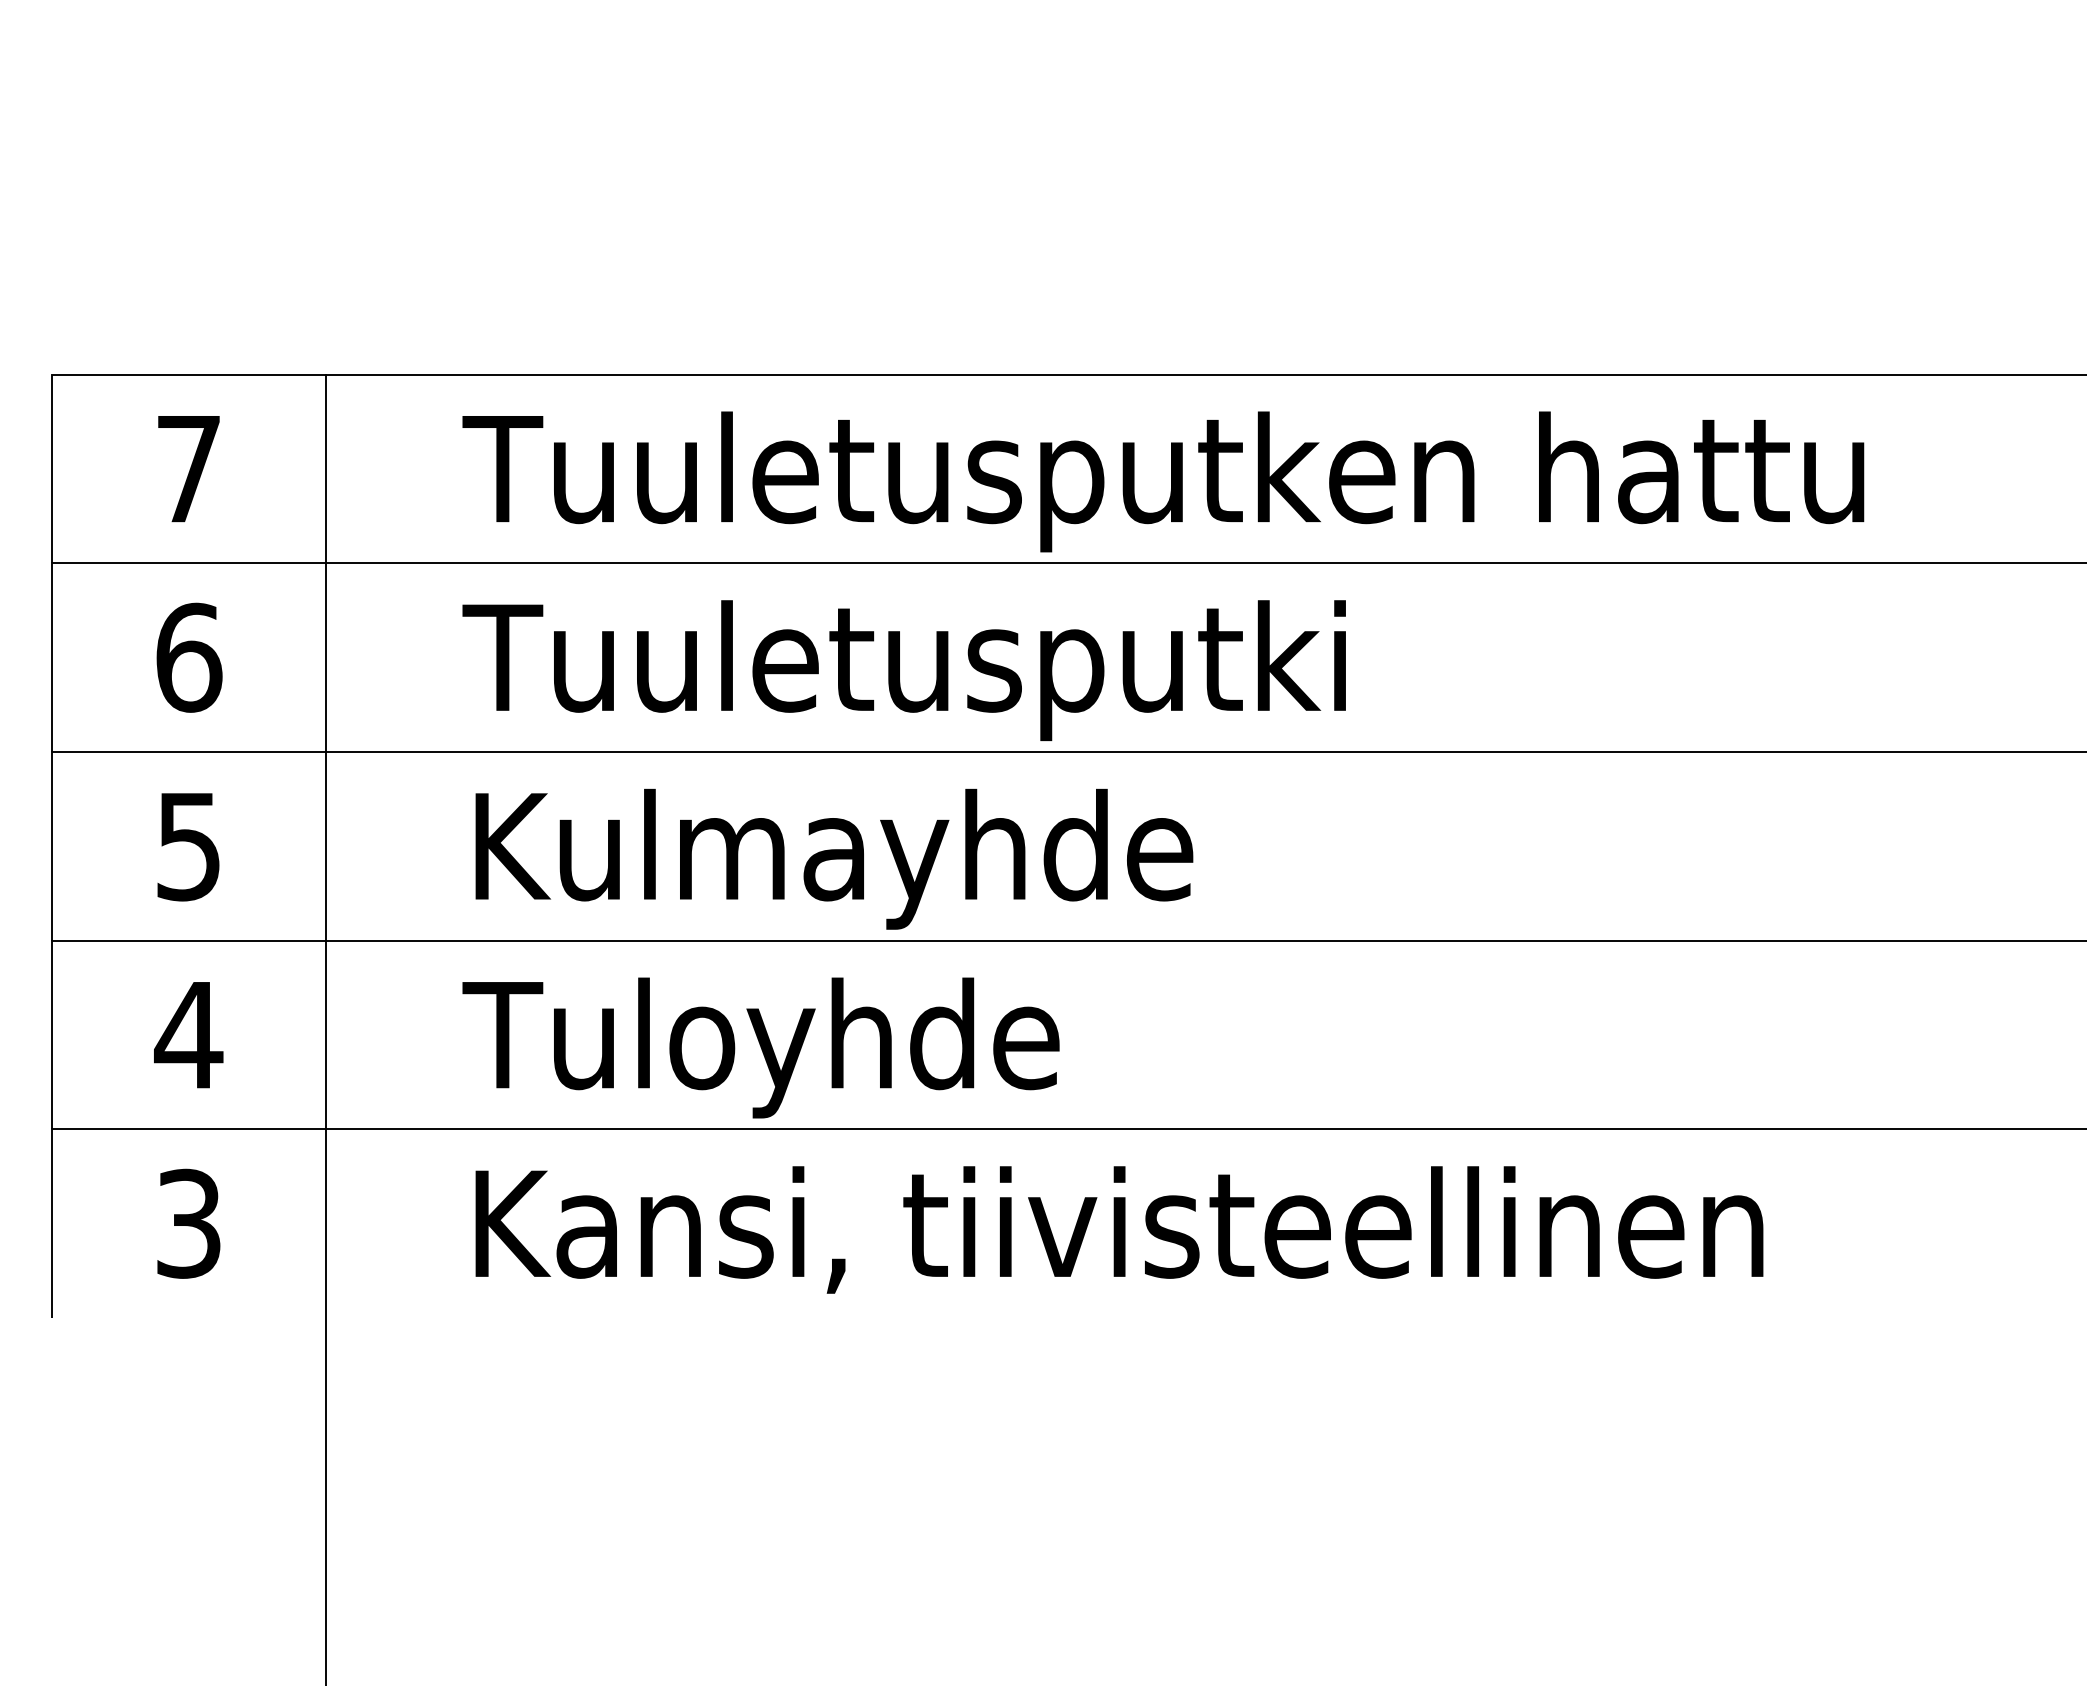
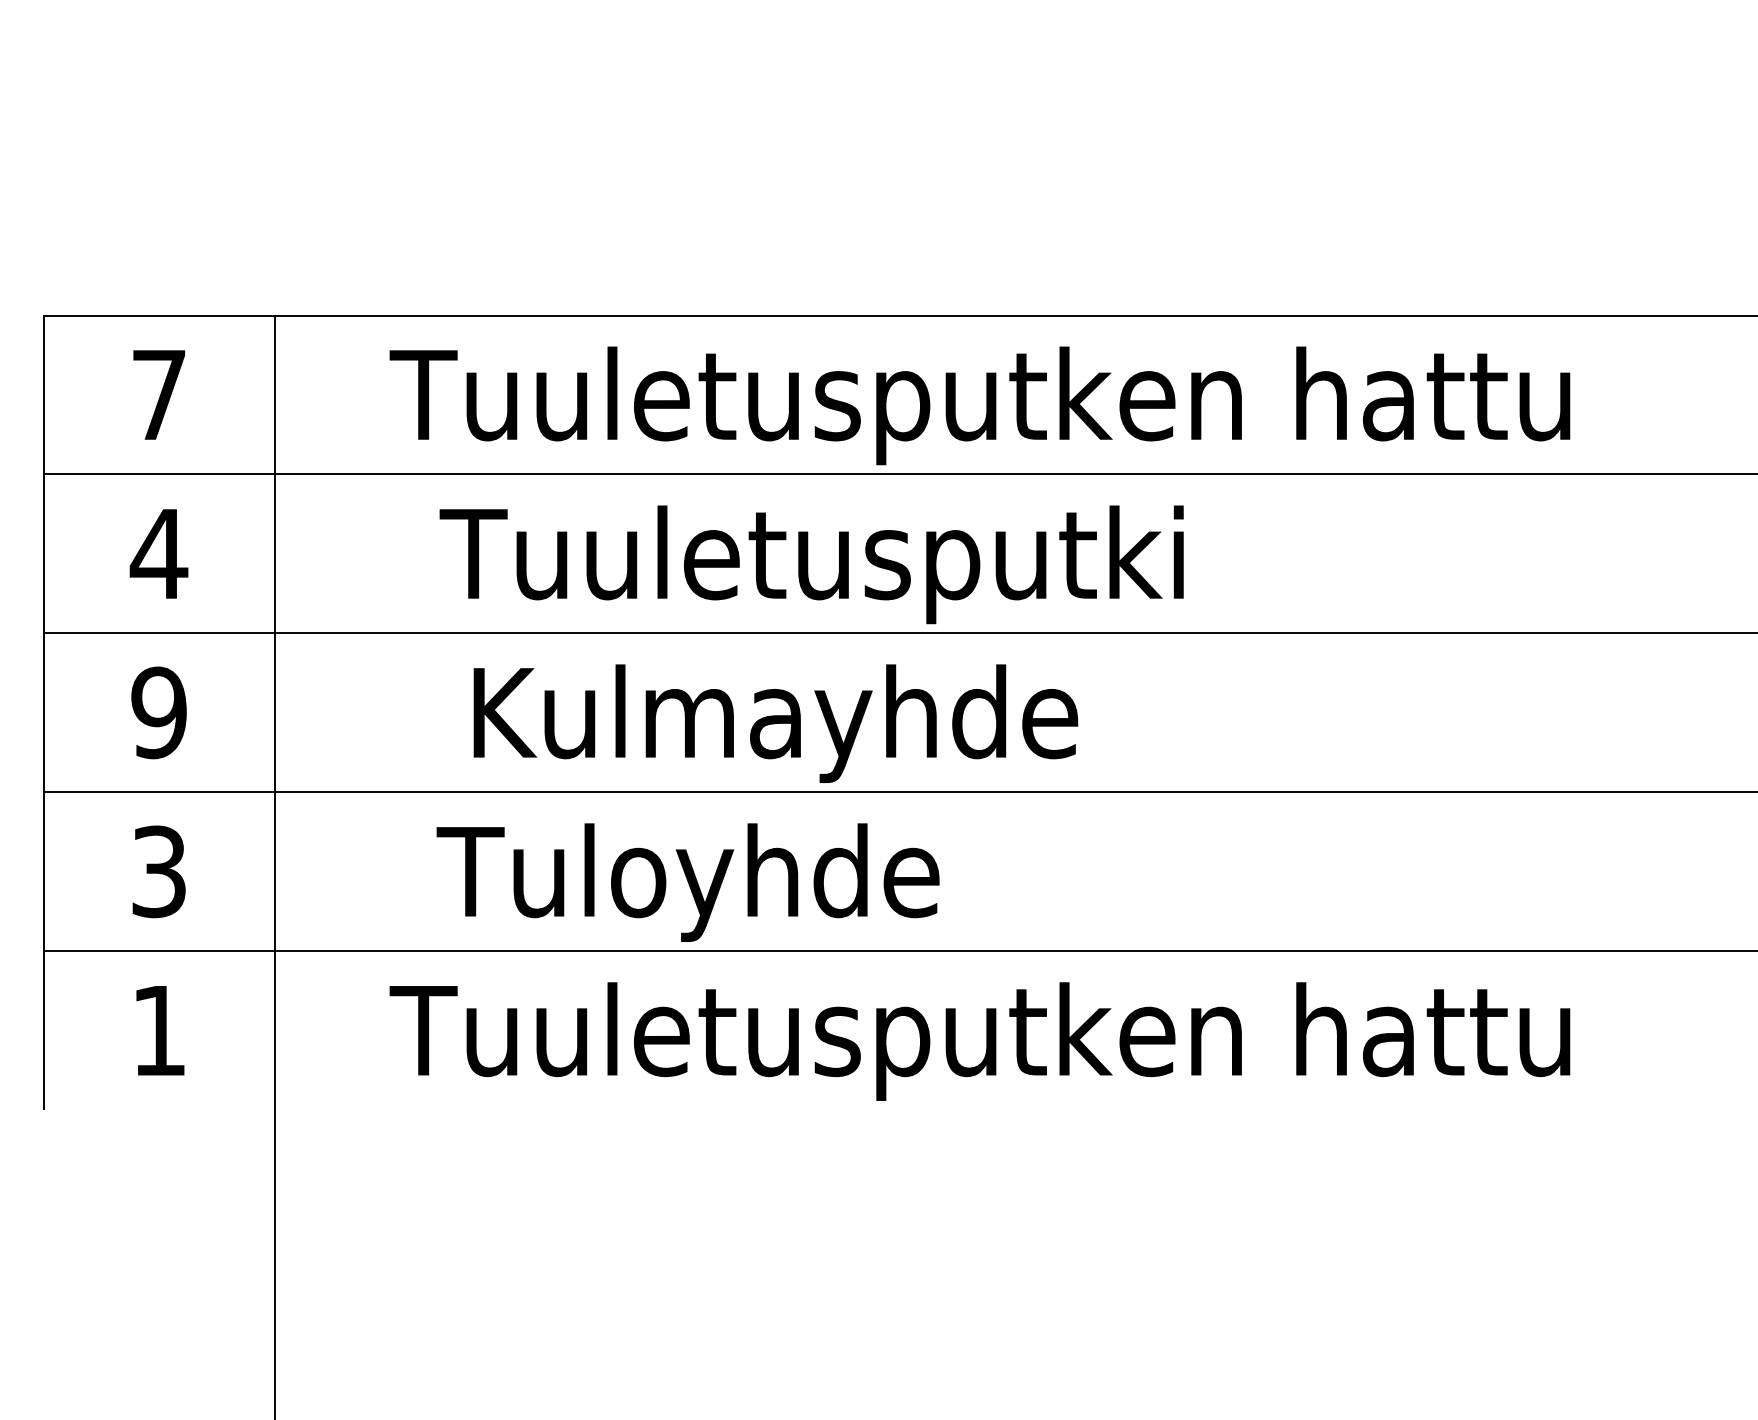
text: (188, 657) -> (158, 553), 6 -> 4
text: (903, 670) -> (811, 564), moved
text: (188, 845) -> (158, 712), 5 -> 9
text: (833, 859) -> (775, 723), moved
text: (188, 1034) -> (158, 871), 4 -> 3
text: (760, 1047) -> (687, 882), moved
text: (188, 1223) -> (158, 1030), 3 -> 1
text: (1162, 1236) -> (979, 1041), Kansi, tiivisteellinen -> Tuuletusputken hattu

